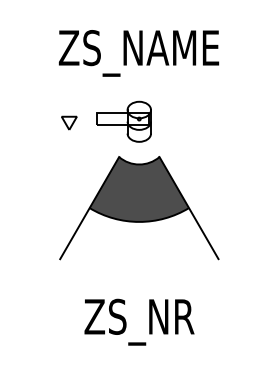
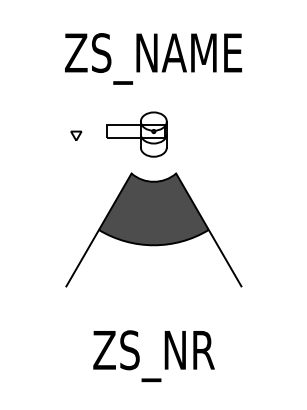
part: (68, 122) -> (75, 135), size x0.62

